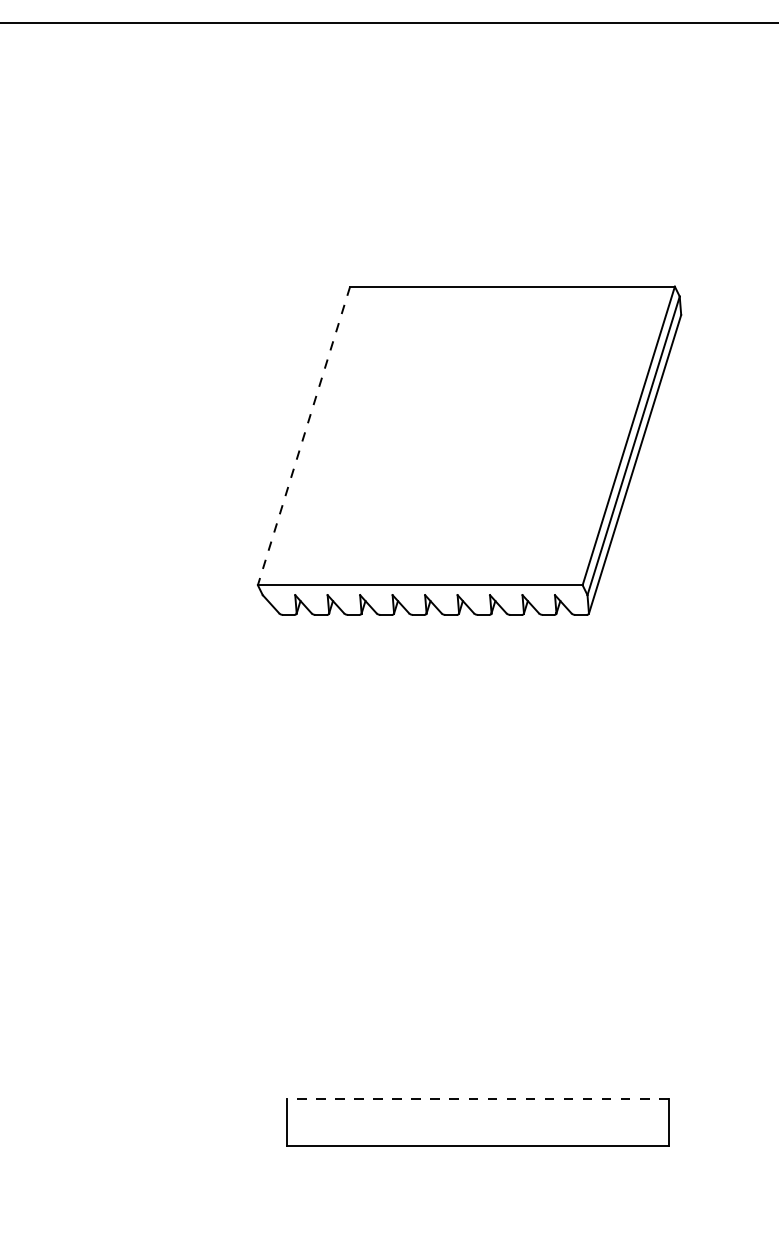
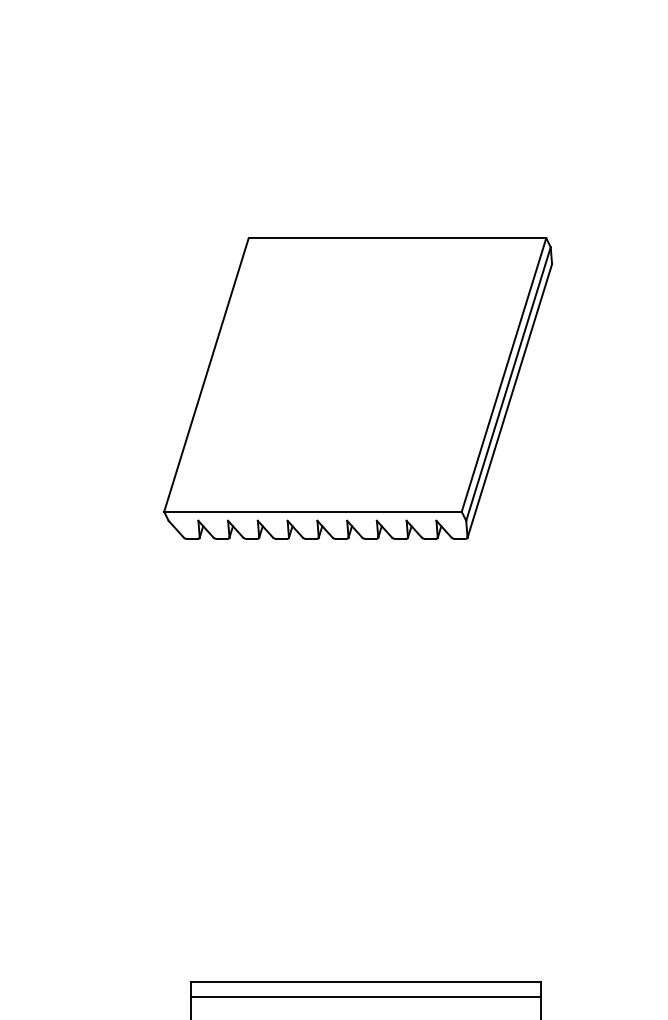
line: (303, 436) -> (205, 375), dashed -> solid
line: (478, 1098) -> (366, 982), dashed -> solid
line: (477, 1114) -> (365, 996), added

